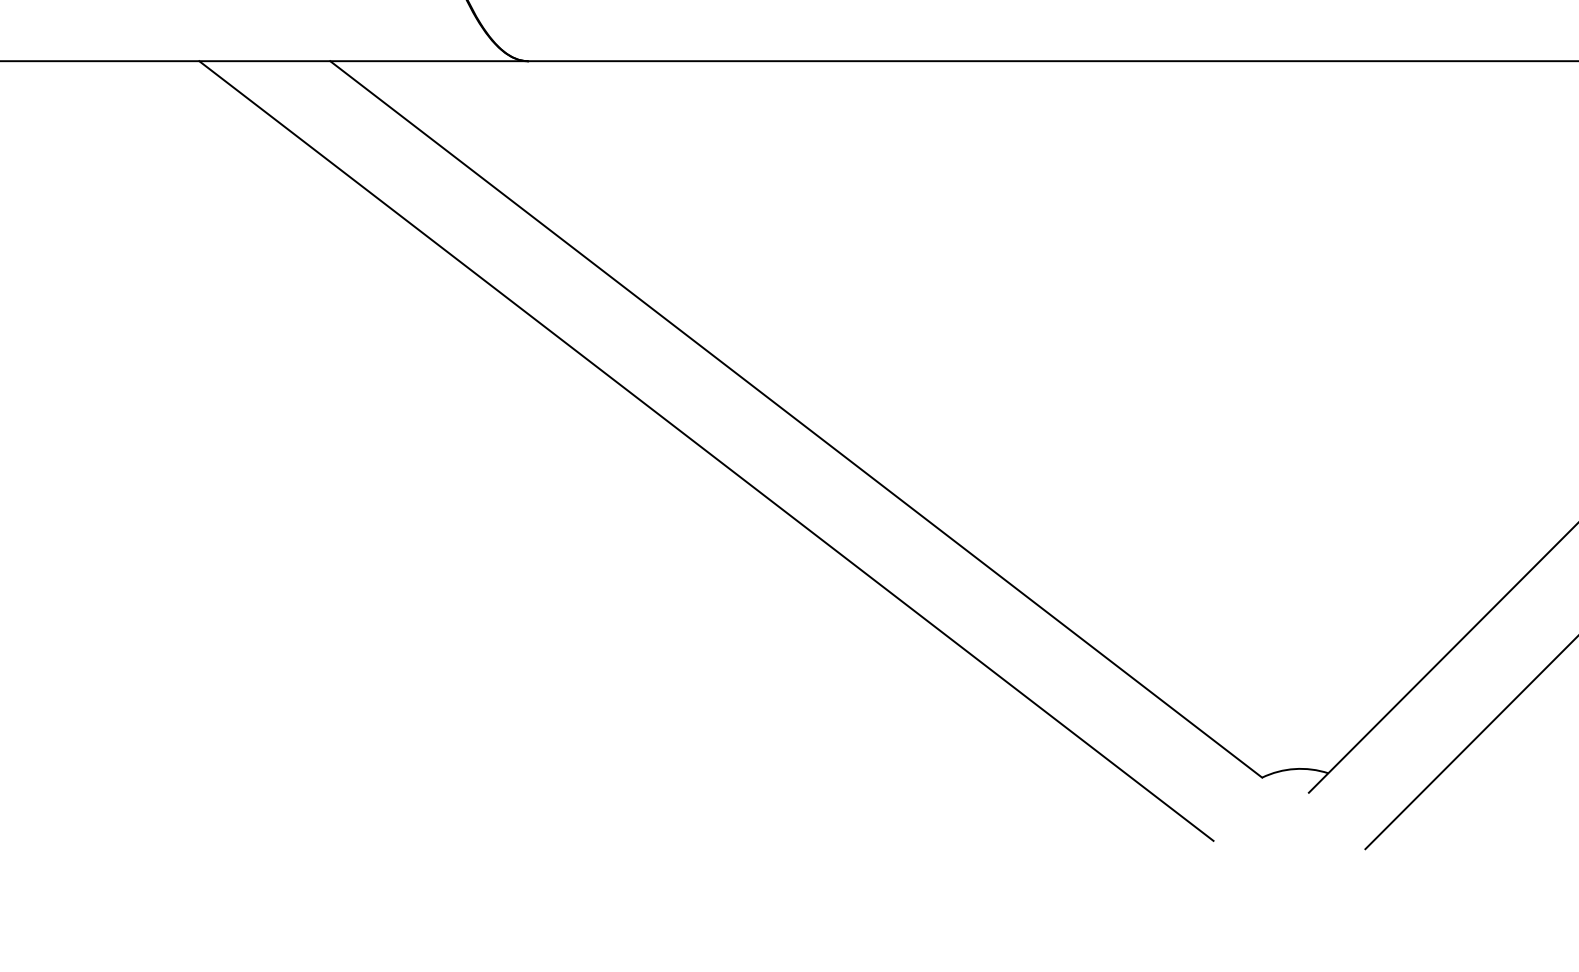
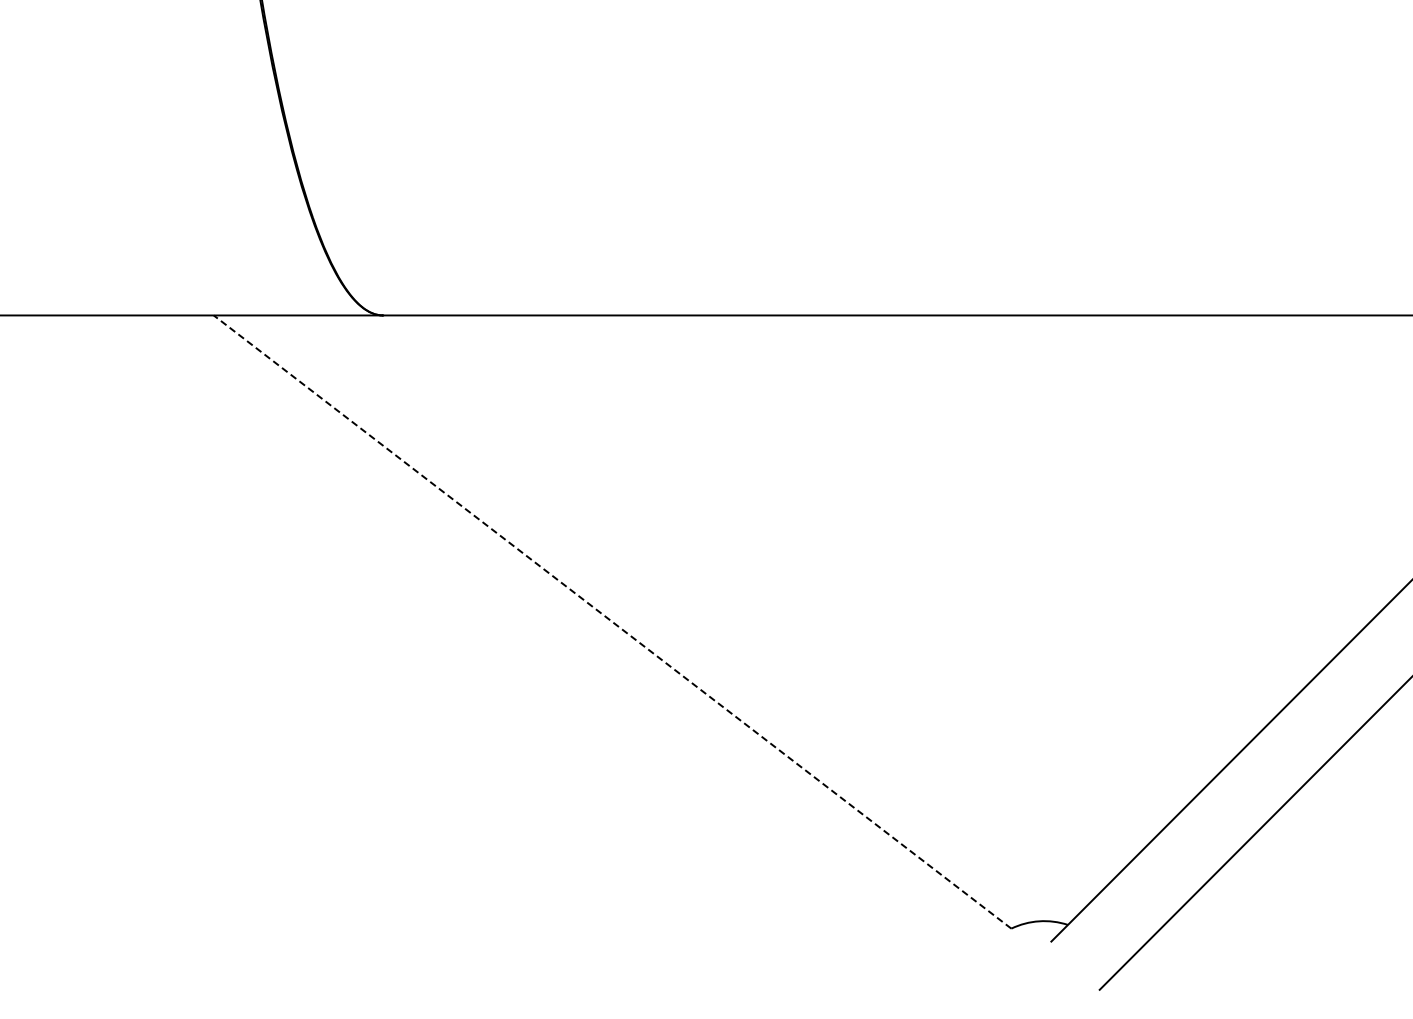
line: (796, 418) -> (612, 621), solid -> dashed
line: (706, 450) -> (535, 648), removed

